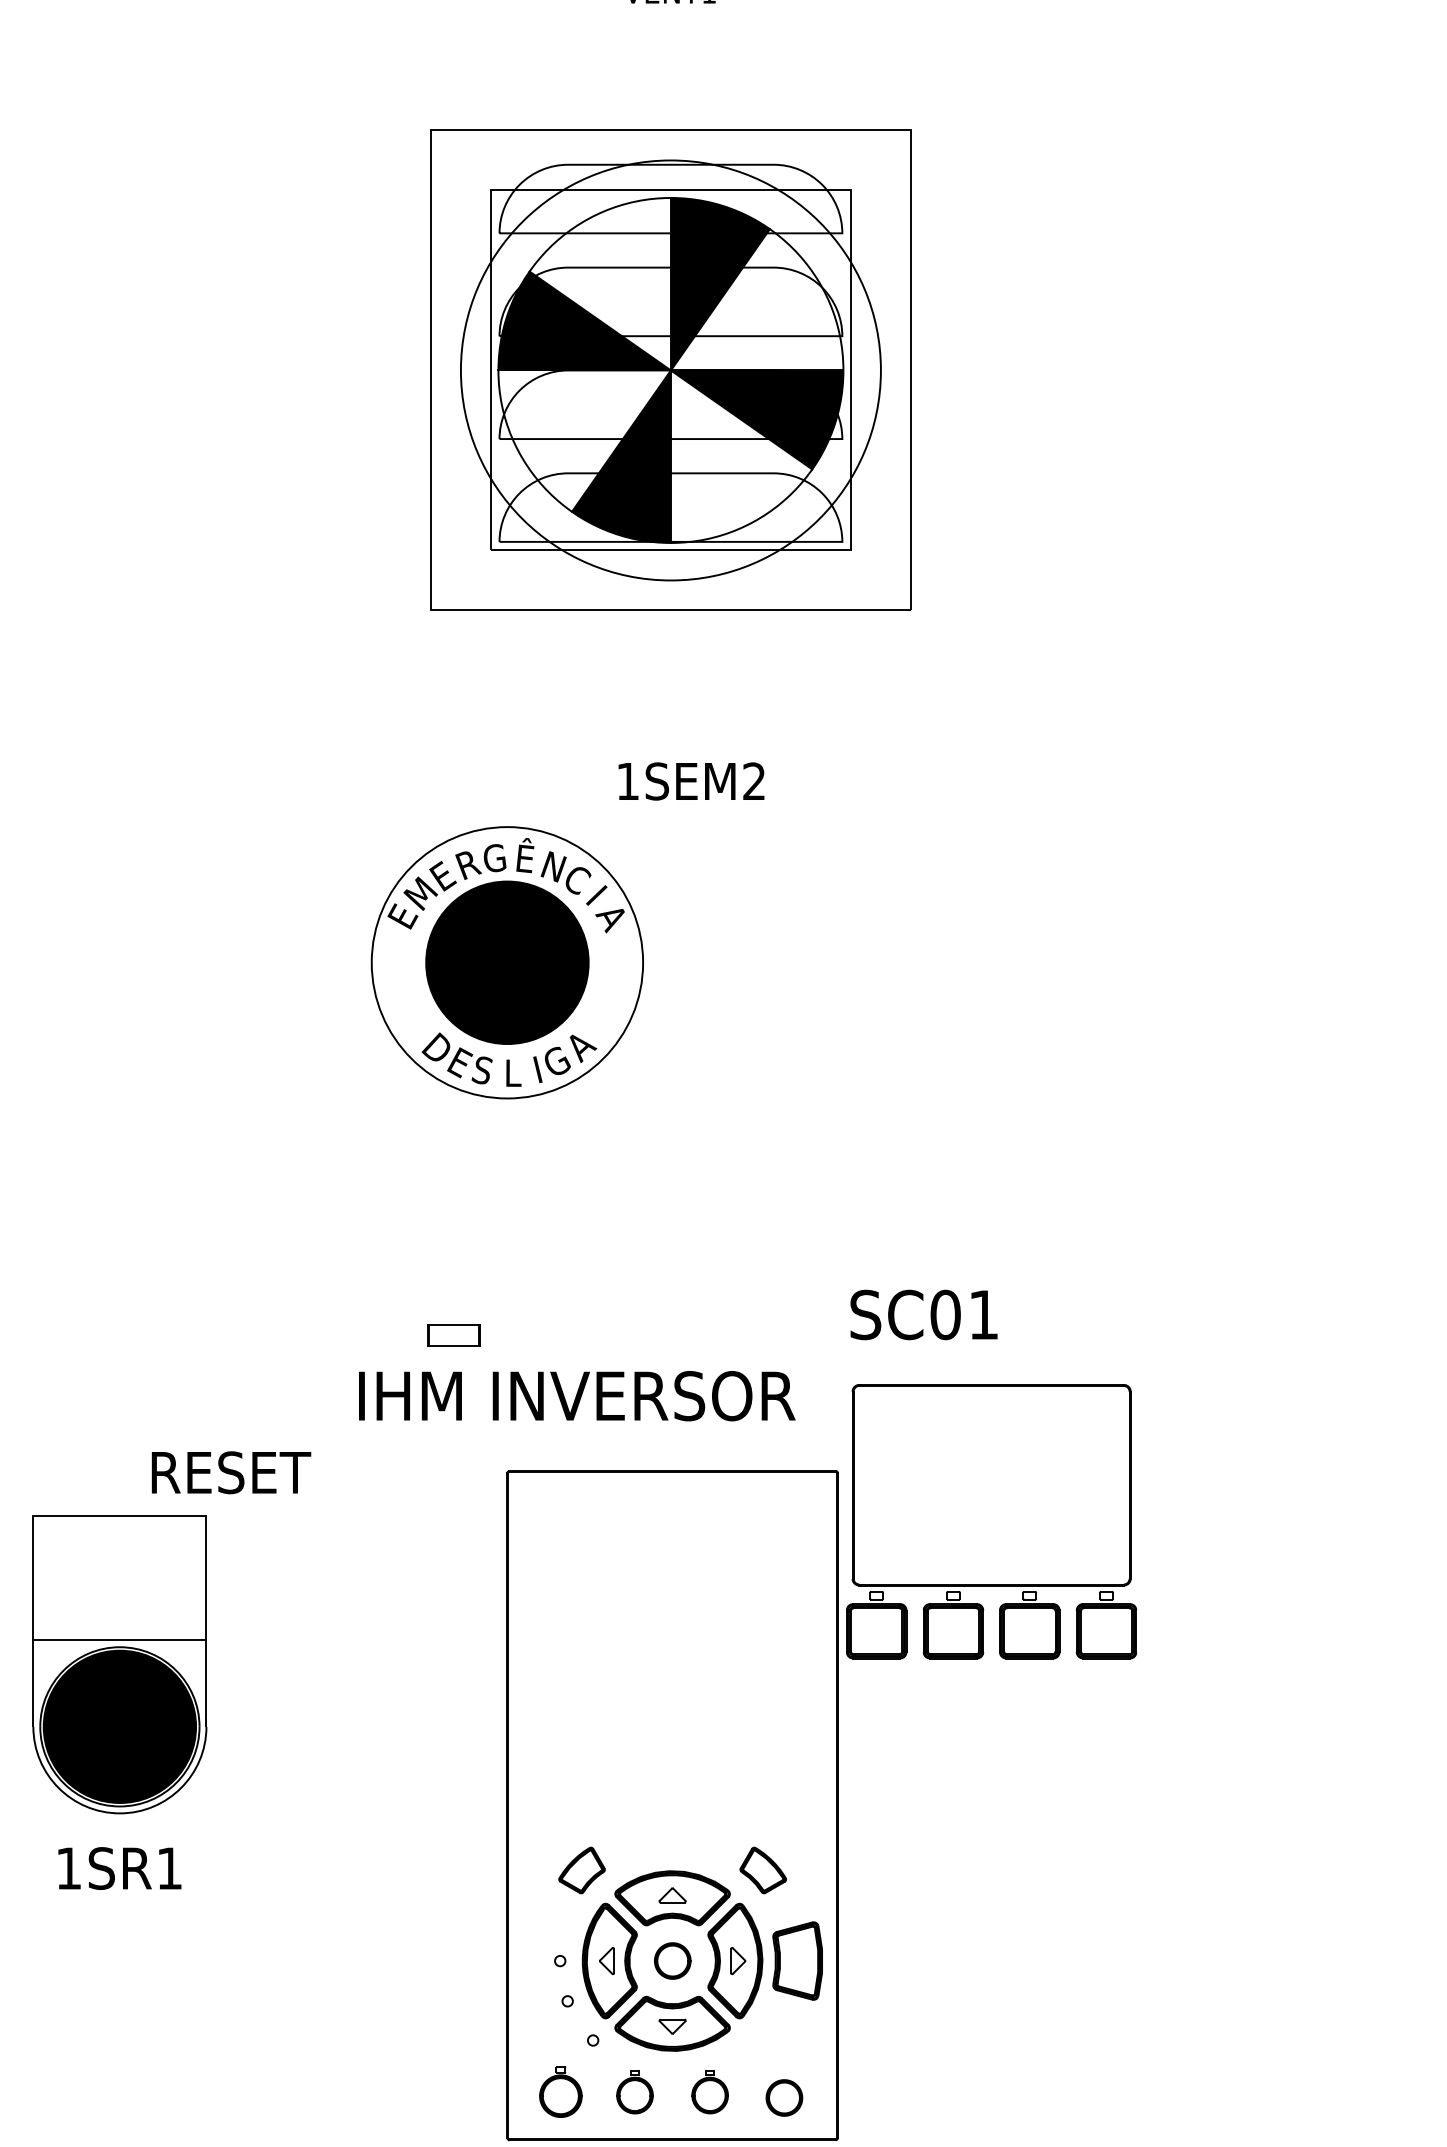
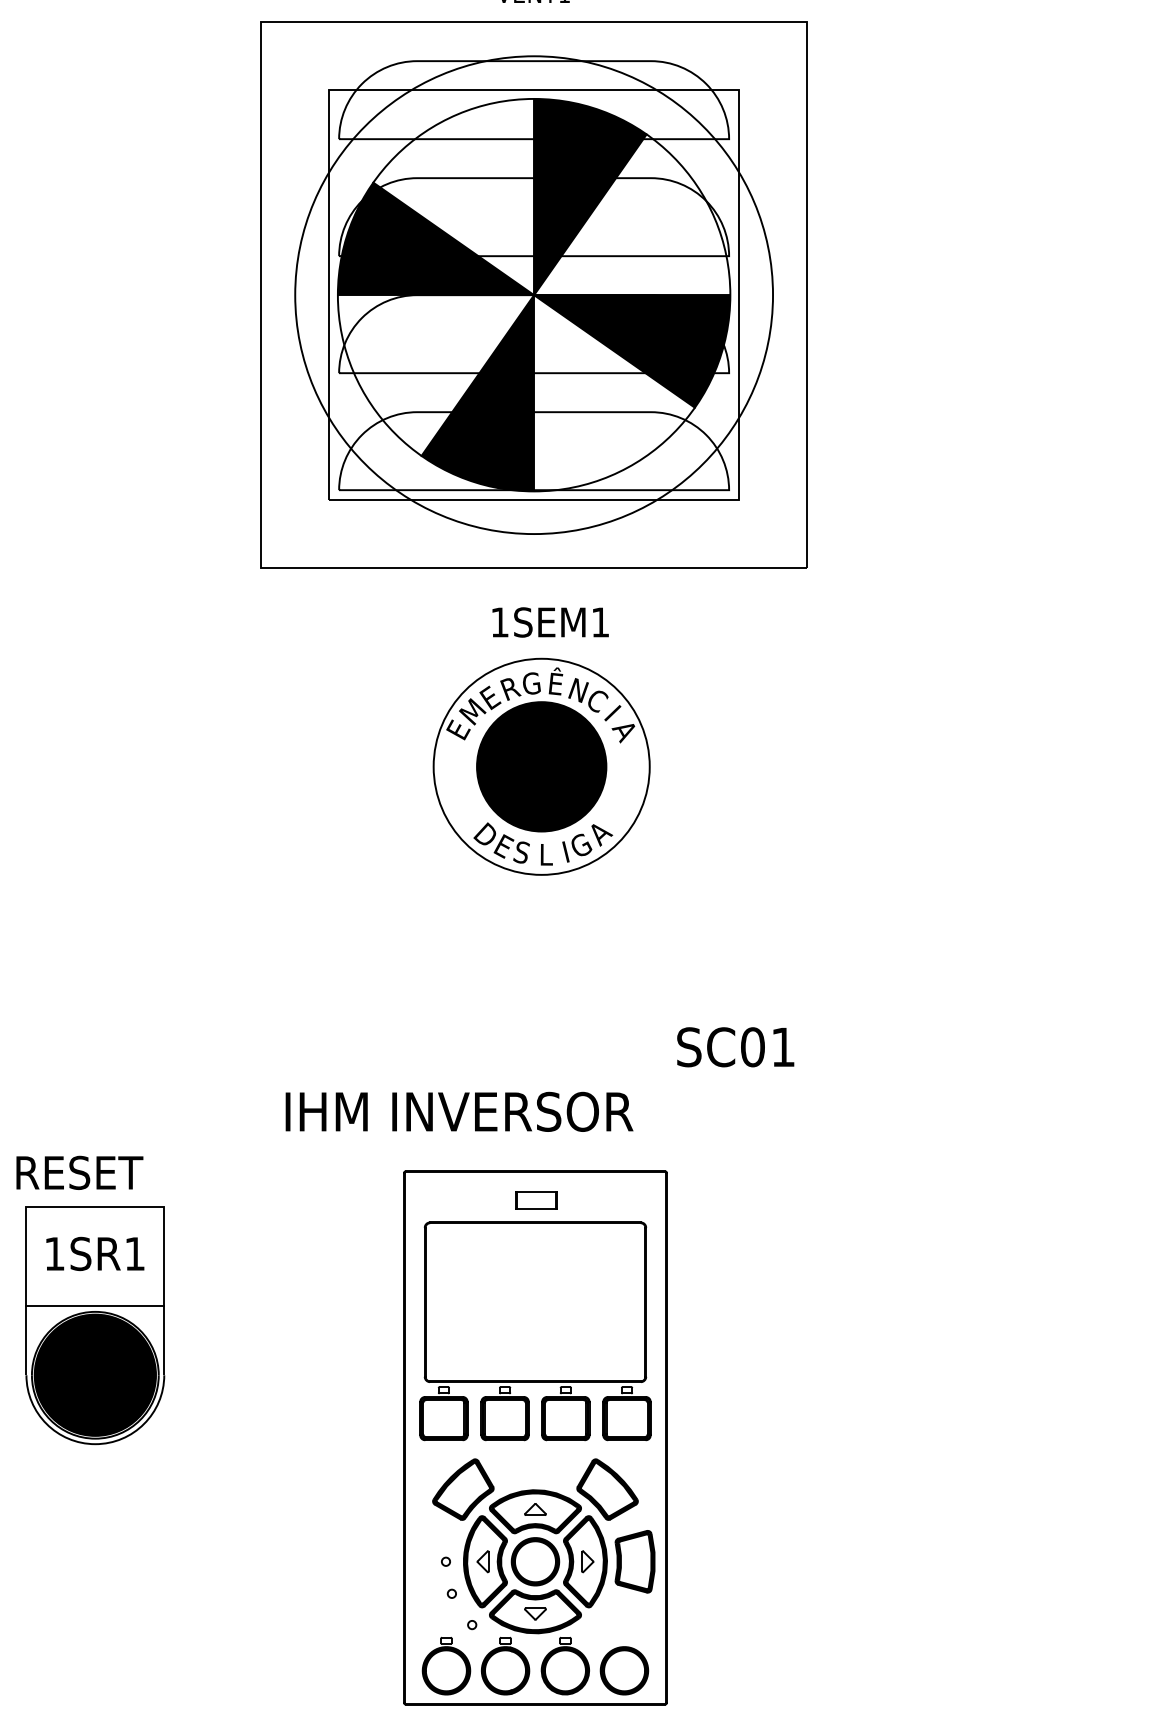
part: (670, 370) -> (533, 295), size x1.43
text: (753, 780) -> (599, 621), 1SEM2 -> 1SEM1
part: (506, 962) -> (540, 766), moved
part: (453, 1335) -> (536, 1200), moved
text: (231, 1472) -> (79, 1172), moved
part: (991, 1521) -> (535, 1331), moved
text: (119, 1868) -> (95, 1253), moved
part: (581, 1870) -> (462, 1489), size x1.67
part: (763, 1870) -> (607, 1489), size x1.67
part: (672, 1960) -> (535, 1561), size x1.67
part: (560, 2091) -> (446, 1665), size x1.43
part: (634, 2091) -> (505, 1665), size x1.67
part: (709, 2091) -> (564, 1665), size x1.67
part: (784, 2097) -> (624, 1670), size x1.67

